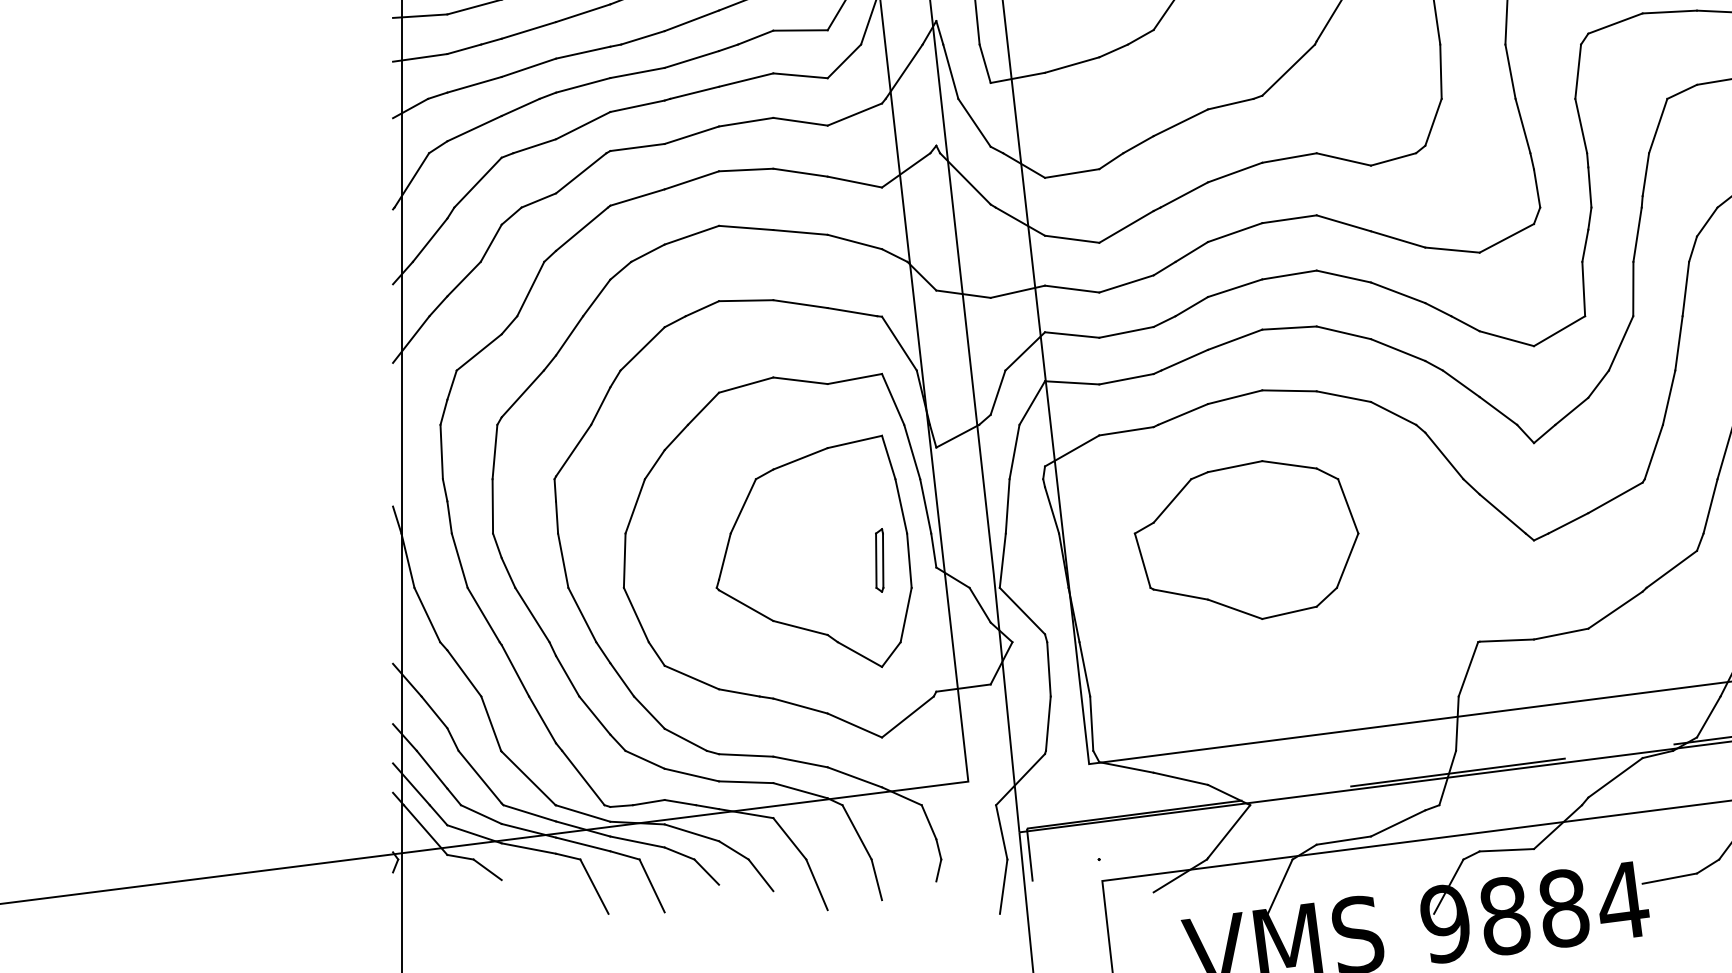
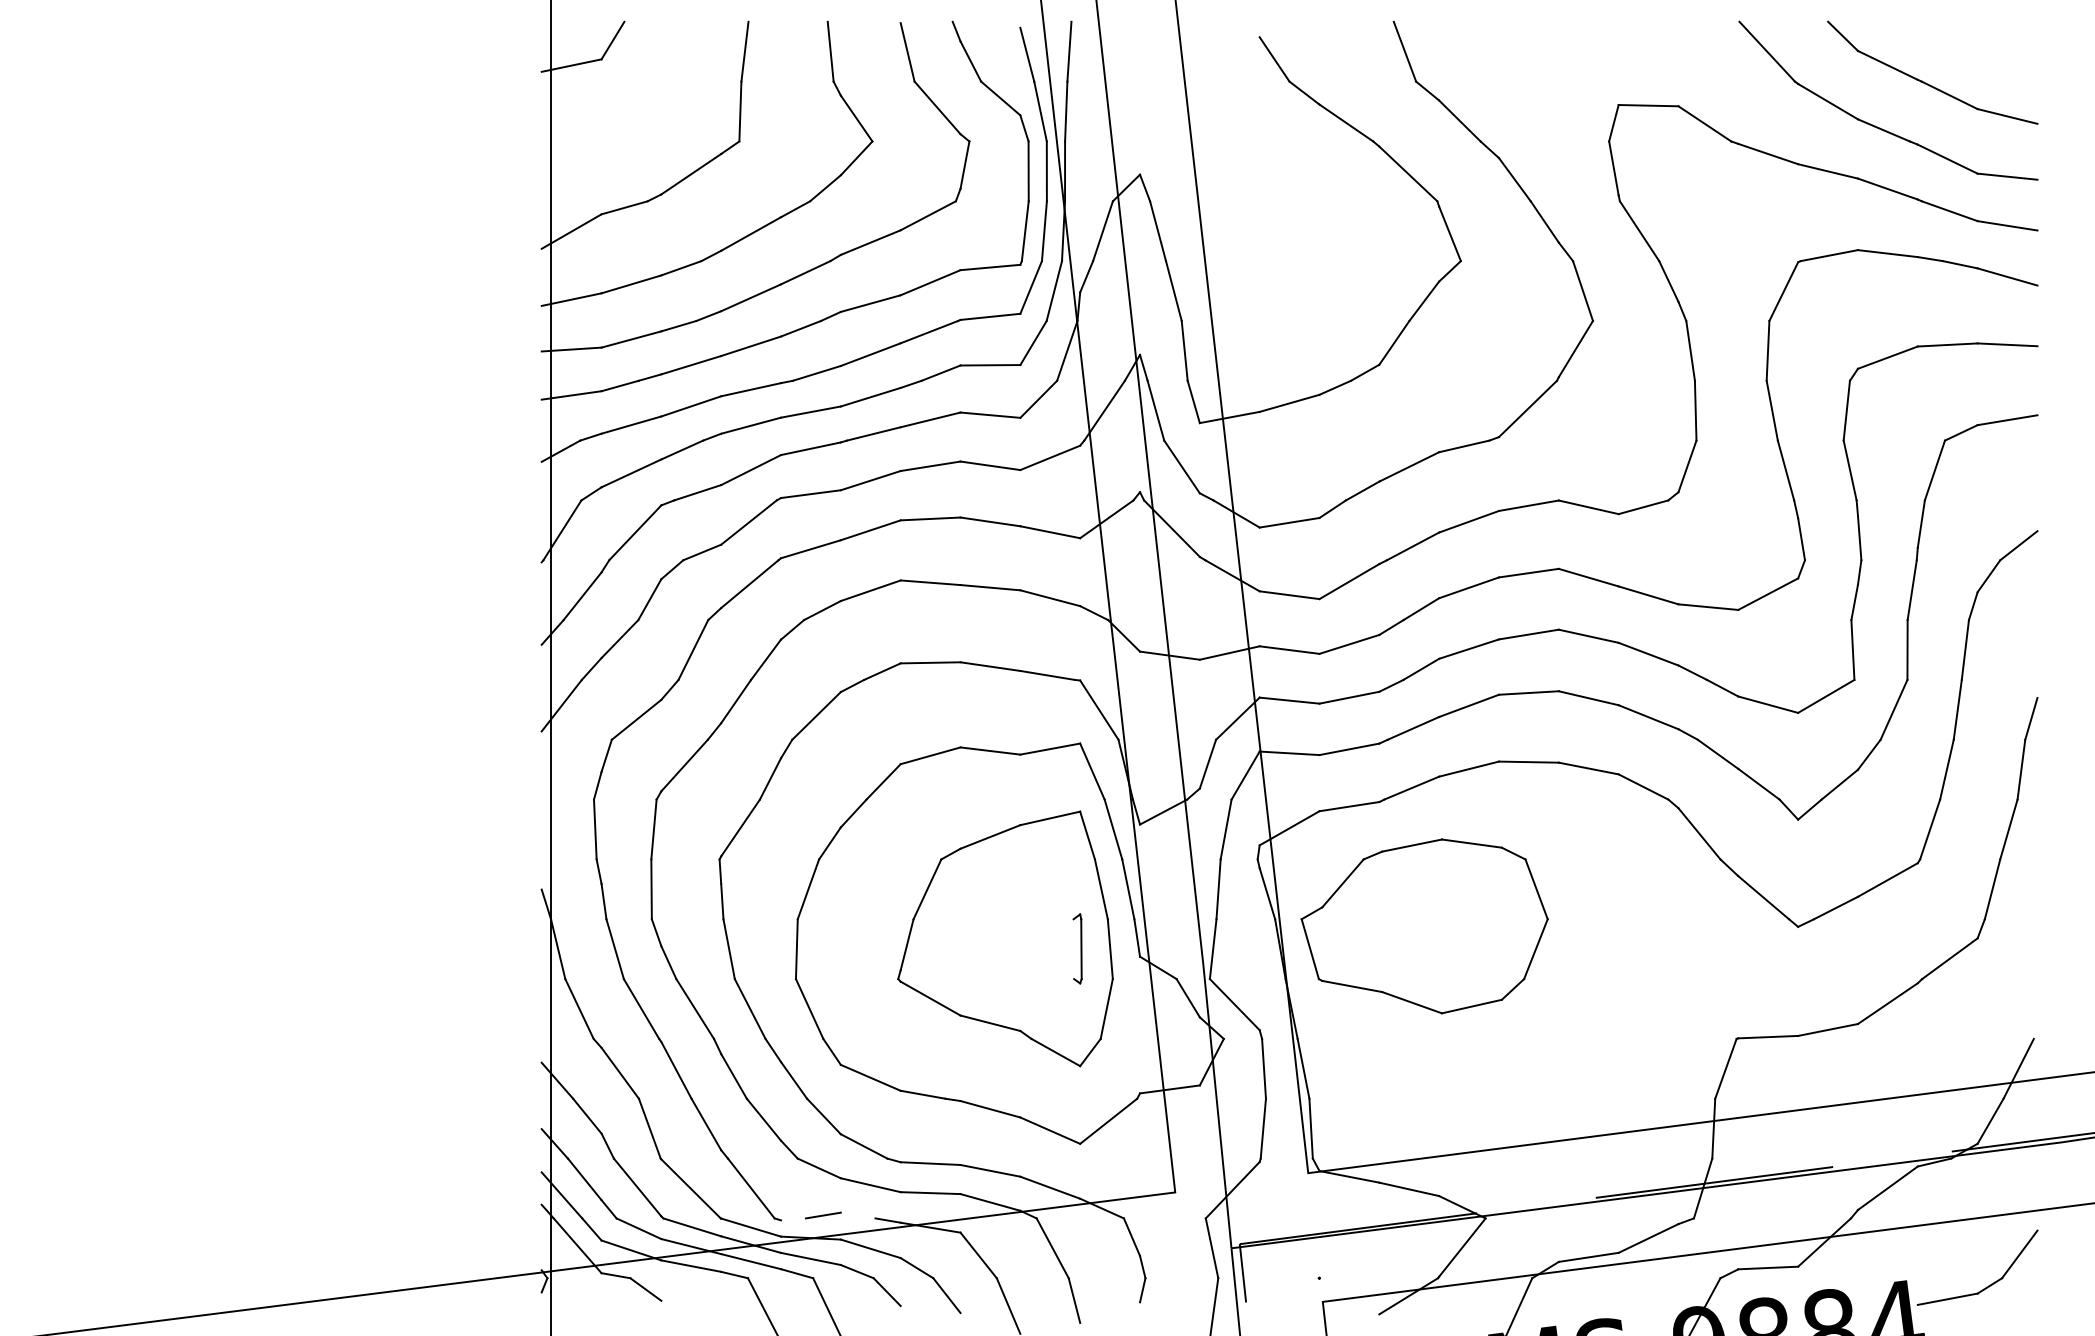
part: (1246, 540) -> (1424, 926), moved
line: (875, 561) -> (1073, 949), removed
line: (679, 802) -> (857, 1215), removed
line: (621, 806) -> (793, 1219), removed

